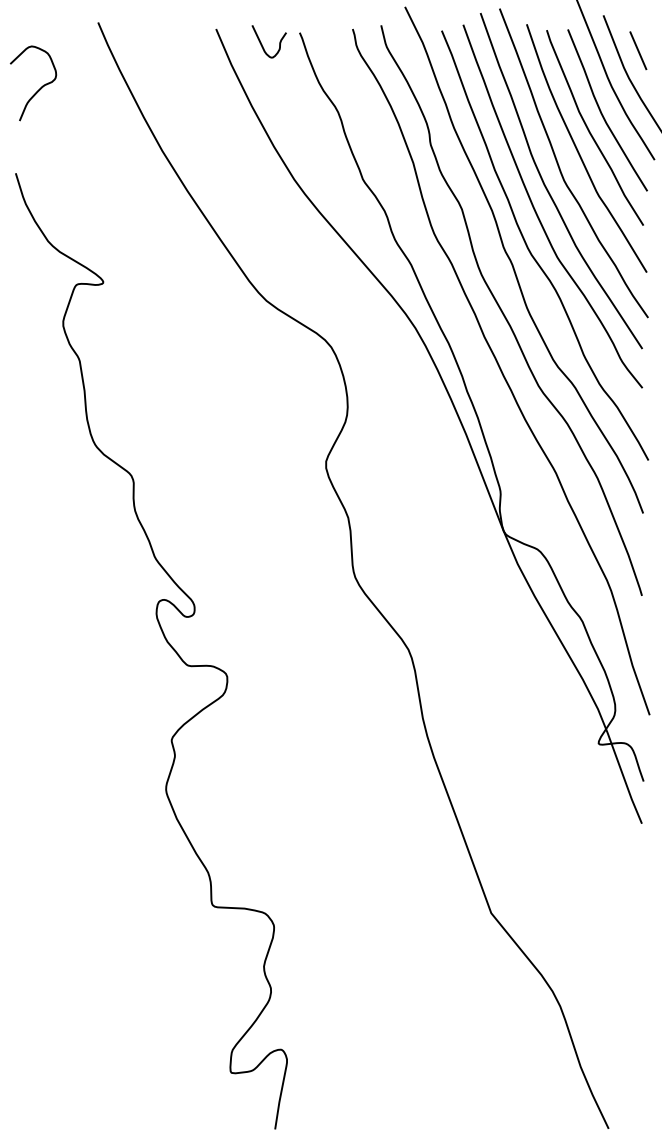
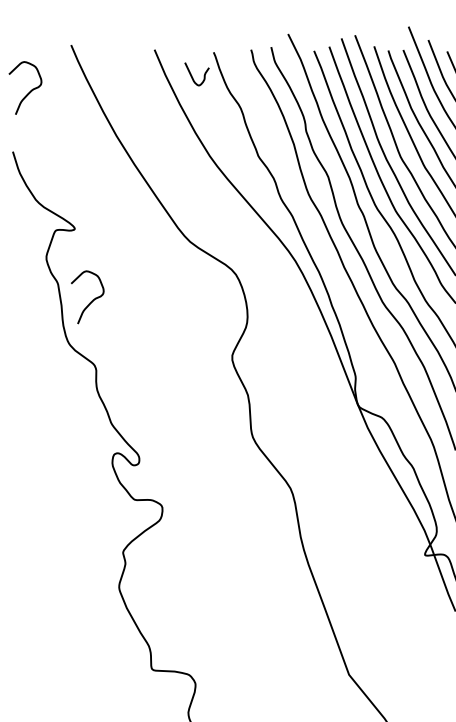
curve: (262, 44) -> (192, 76), moved
curve: (127, 384) -> (91, 301), added

